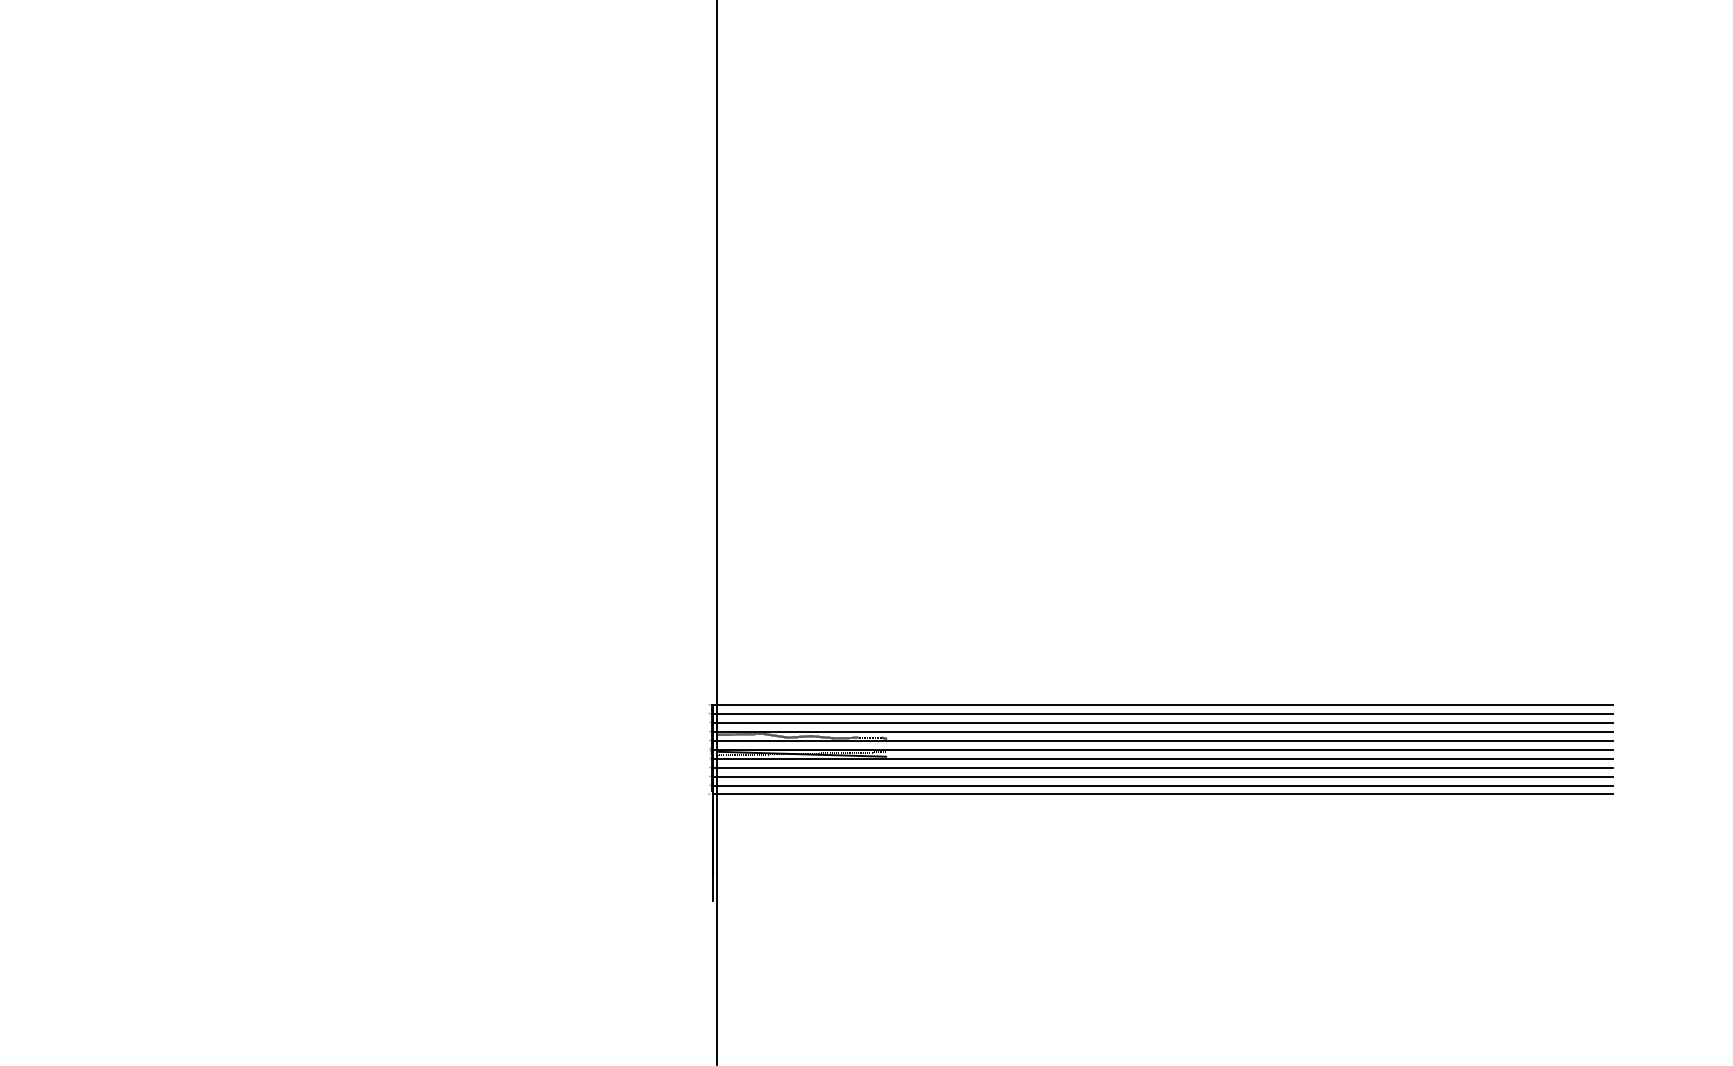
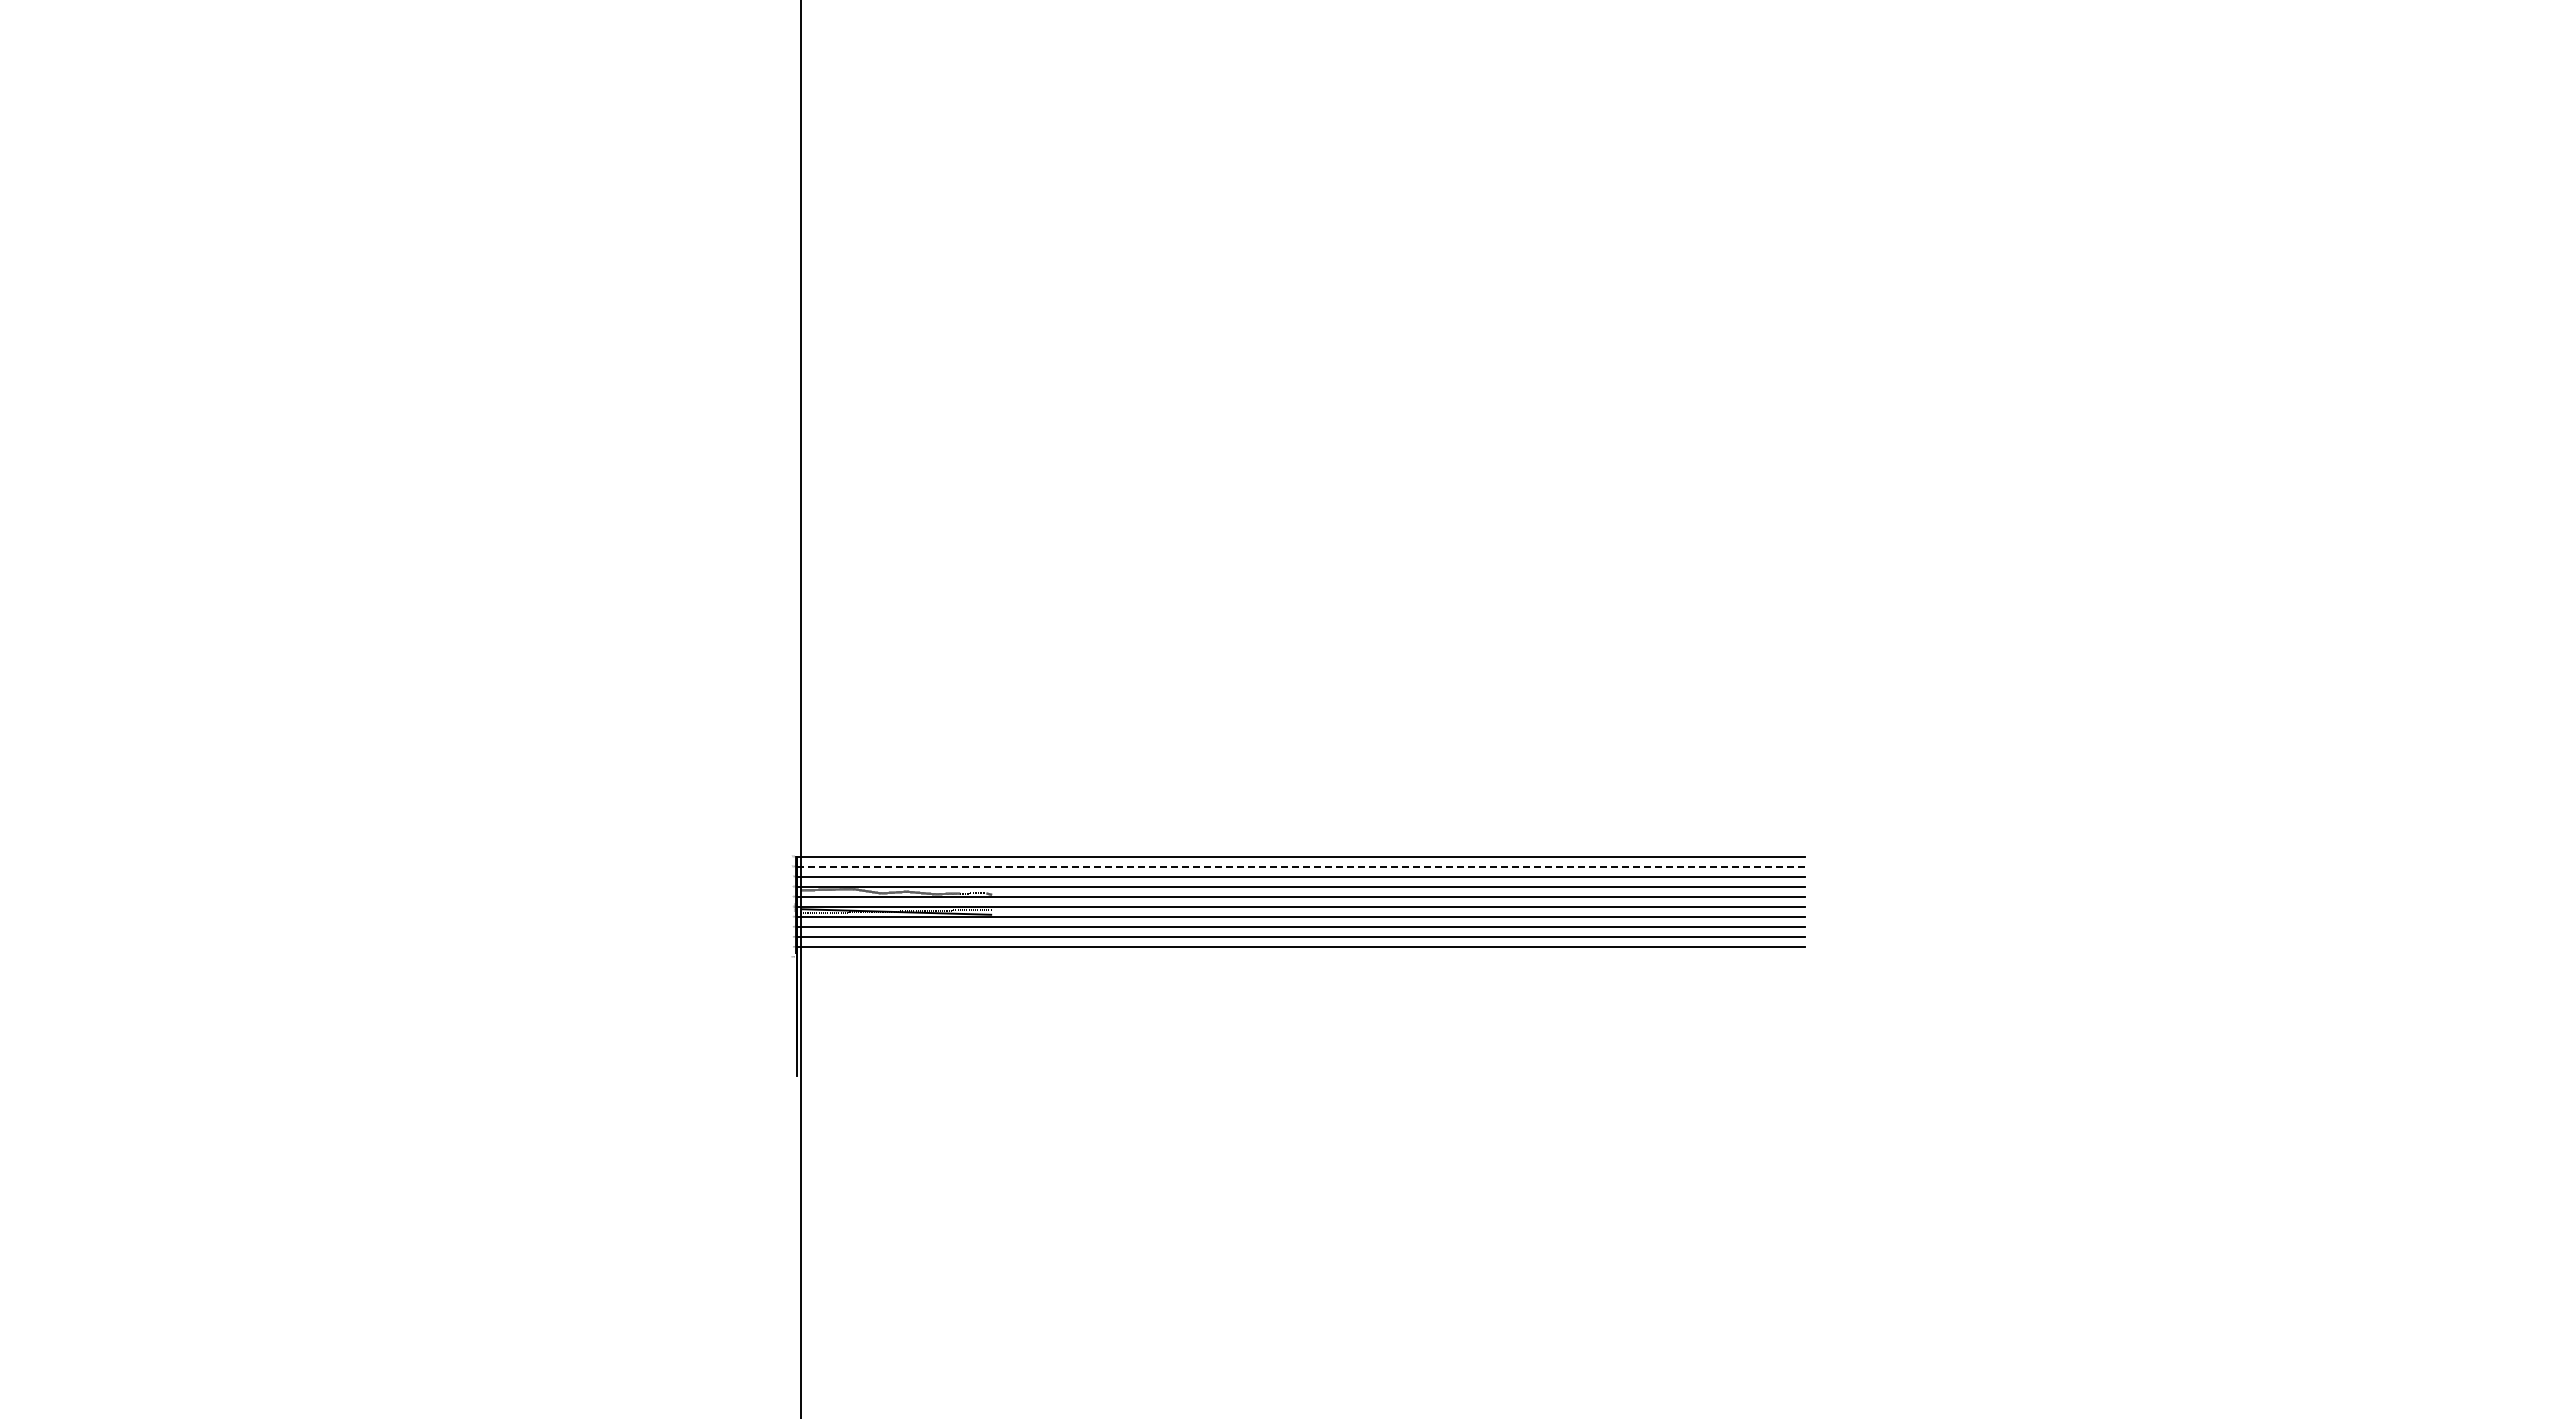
line: (1163, 713) -> (1301, 866), solid -> dashed
line: (1162, 794) -> (1300, 957), removed

